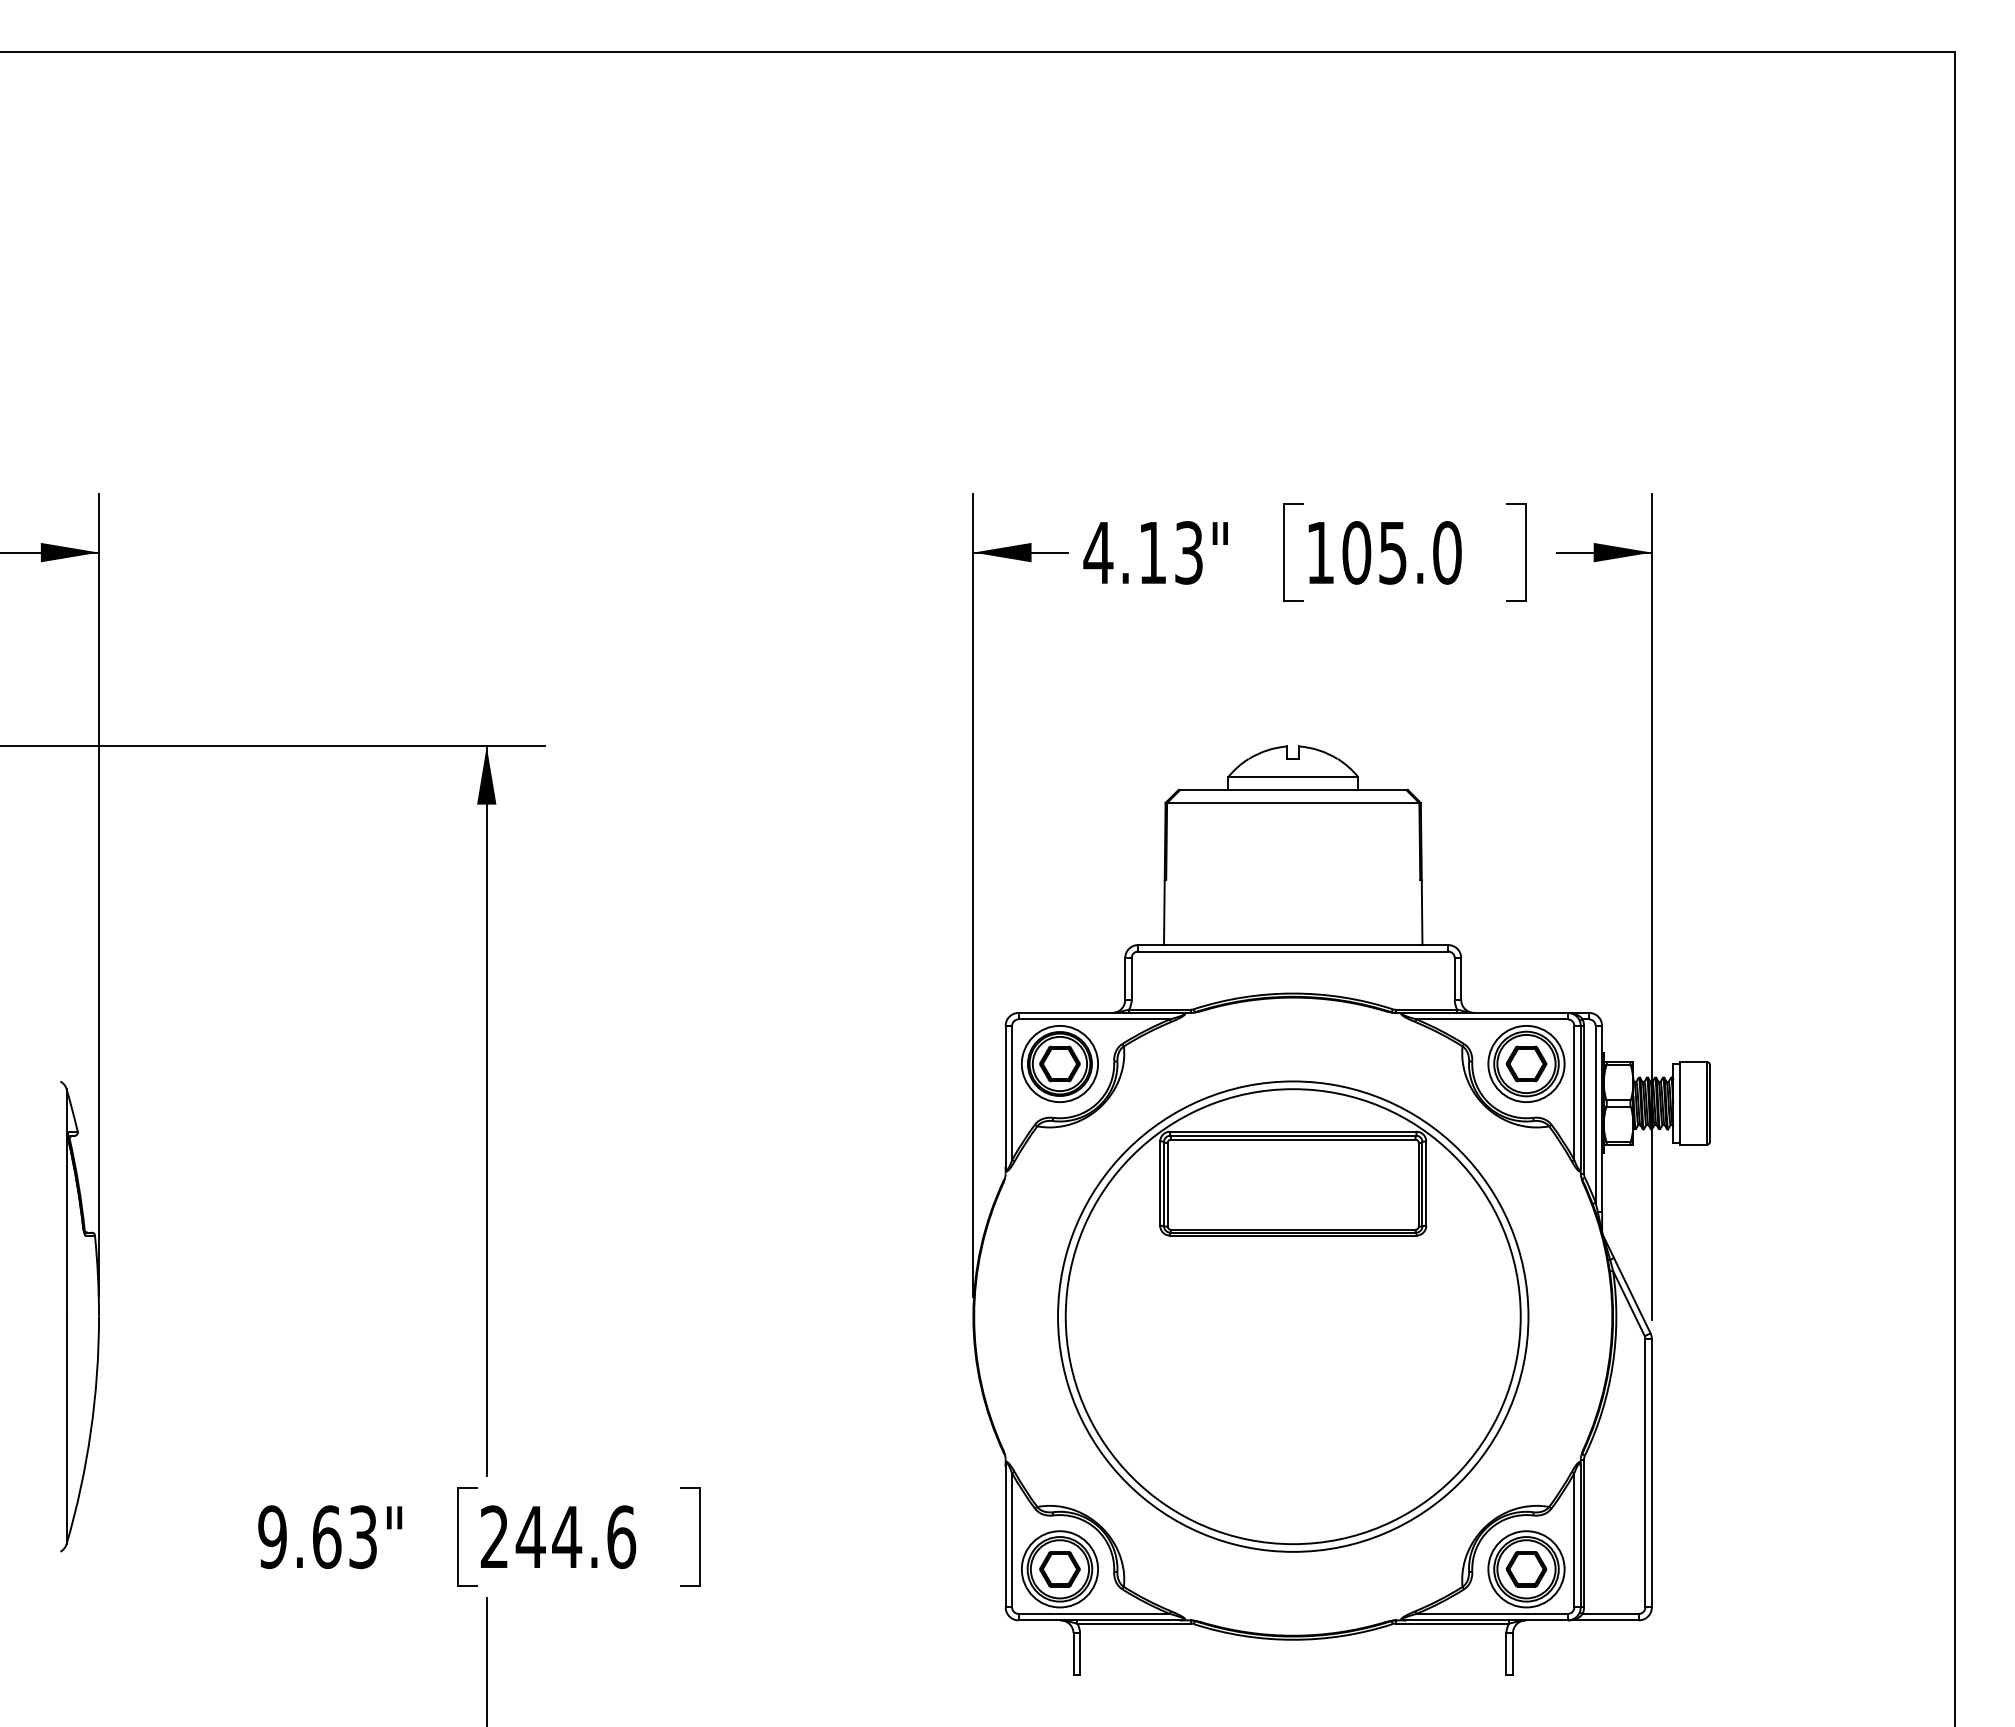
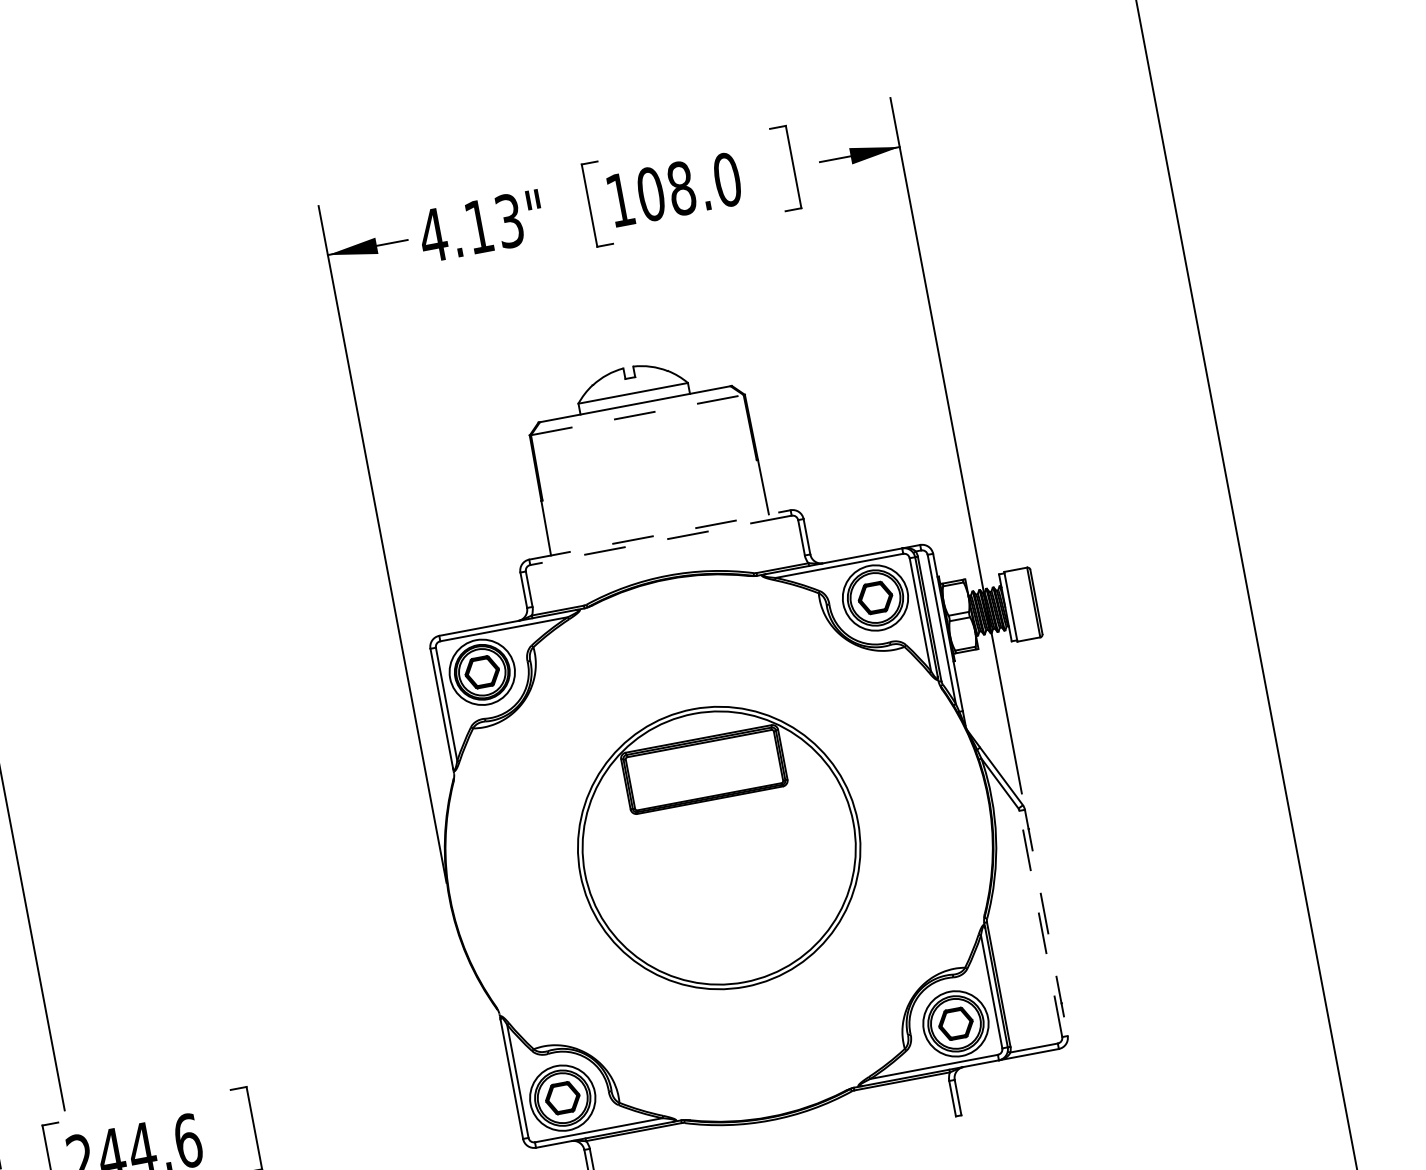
text: (1393, 552) -> (681, 188), 105.0 -> 108.0
line: (1293, 802) -> (637, 414), solid -> dashed
line: (1293, 945) -> (660, 535), solid -> dashed
line: (1292, 951) -> (660, 540), solid -> dashed
part: (1293, 1316) -> (719, 847), size x0.7
line: (1645, 1472) -> (1040, 923), solid -> dashed
line: (1651, 1473) -> (1046, 923), solid -> dashed

